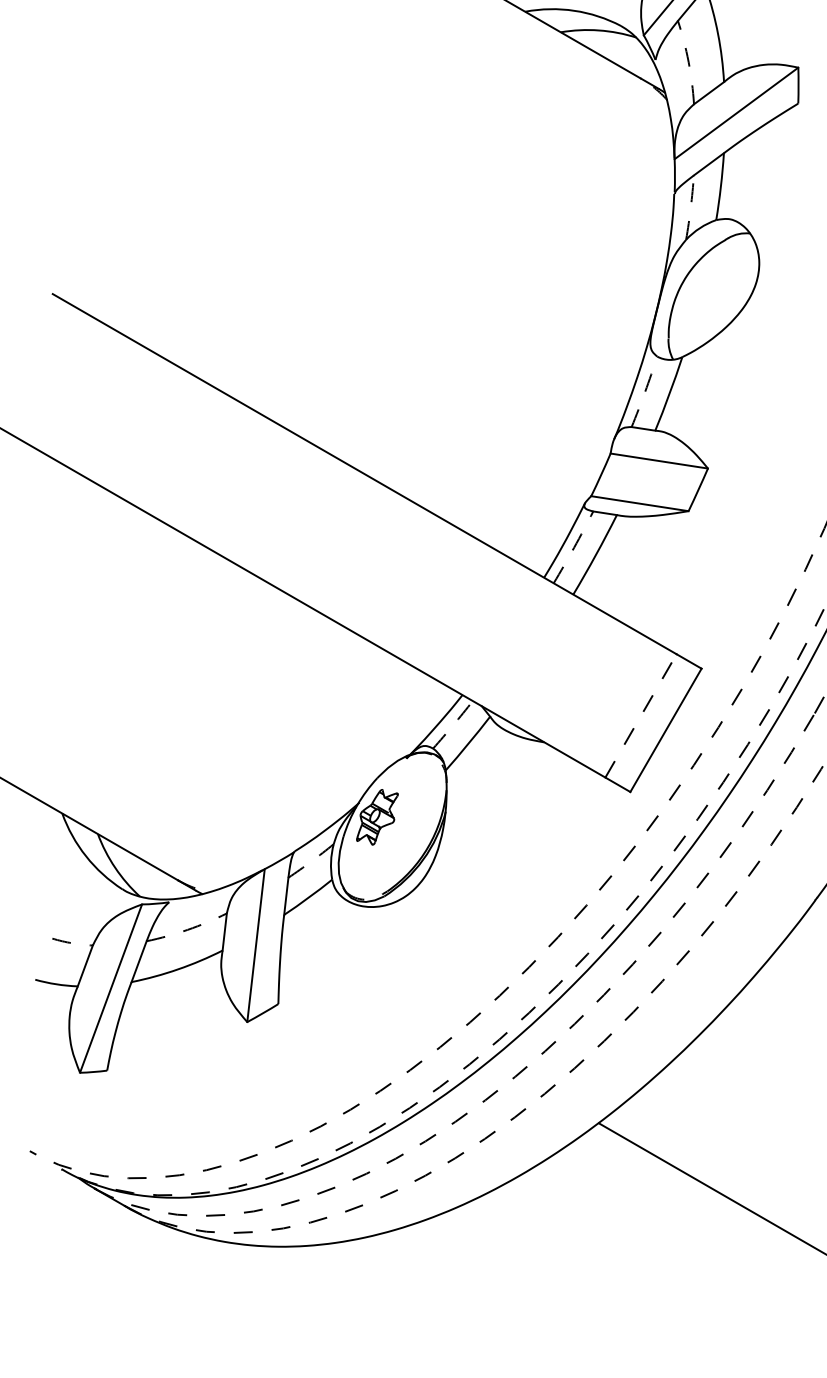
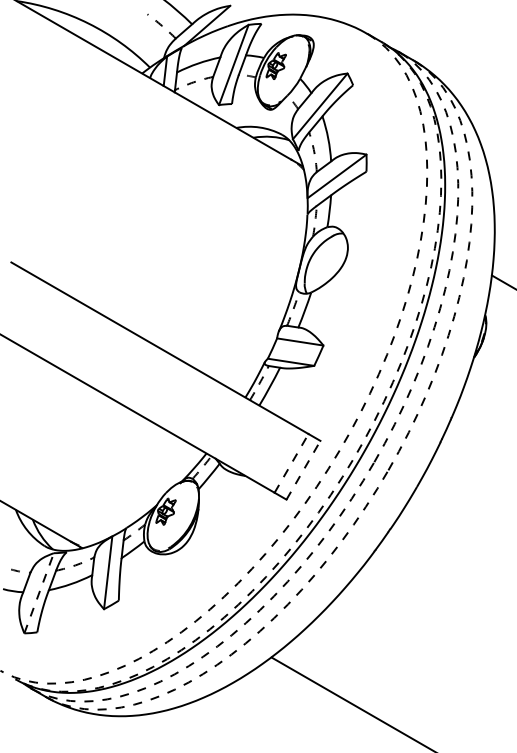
line: (666, 730) -> (303, 470), solid -> dashed
line: (111, 989) -> (39, 593), solid -> dashed

